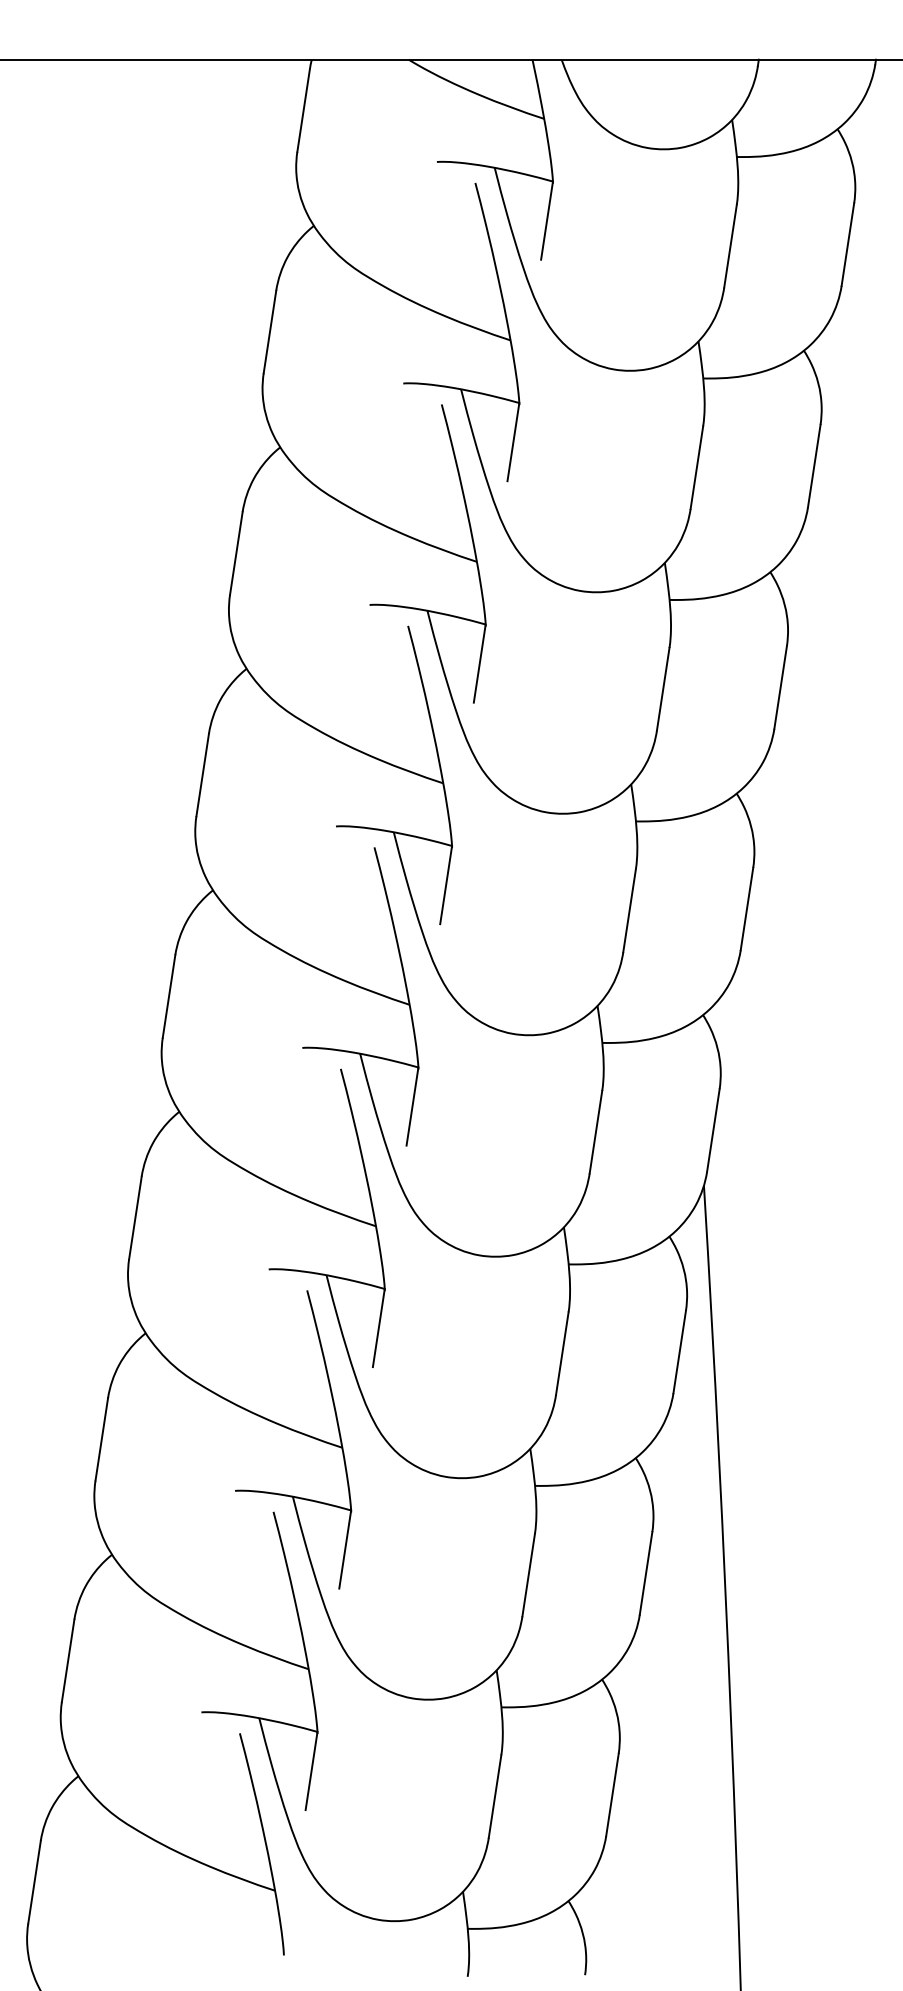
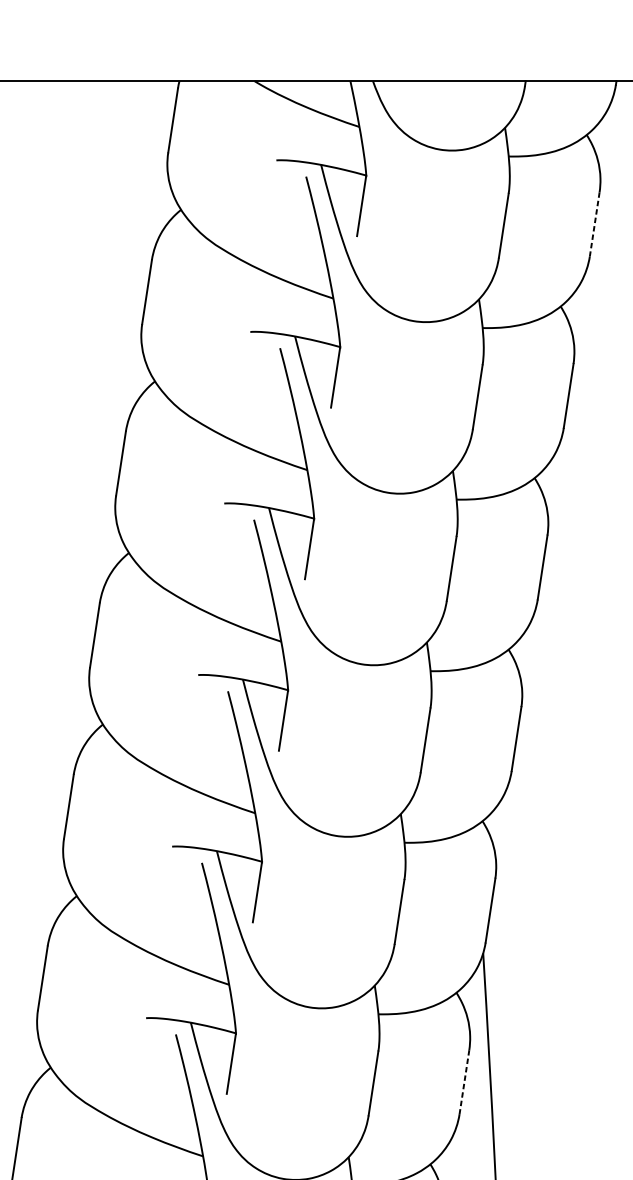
line: (847, 244) -> (594, 224), solid -> dashed
line: (679, 1351) -> (464, 1081), solid -> dashed

